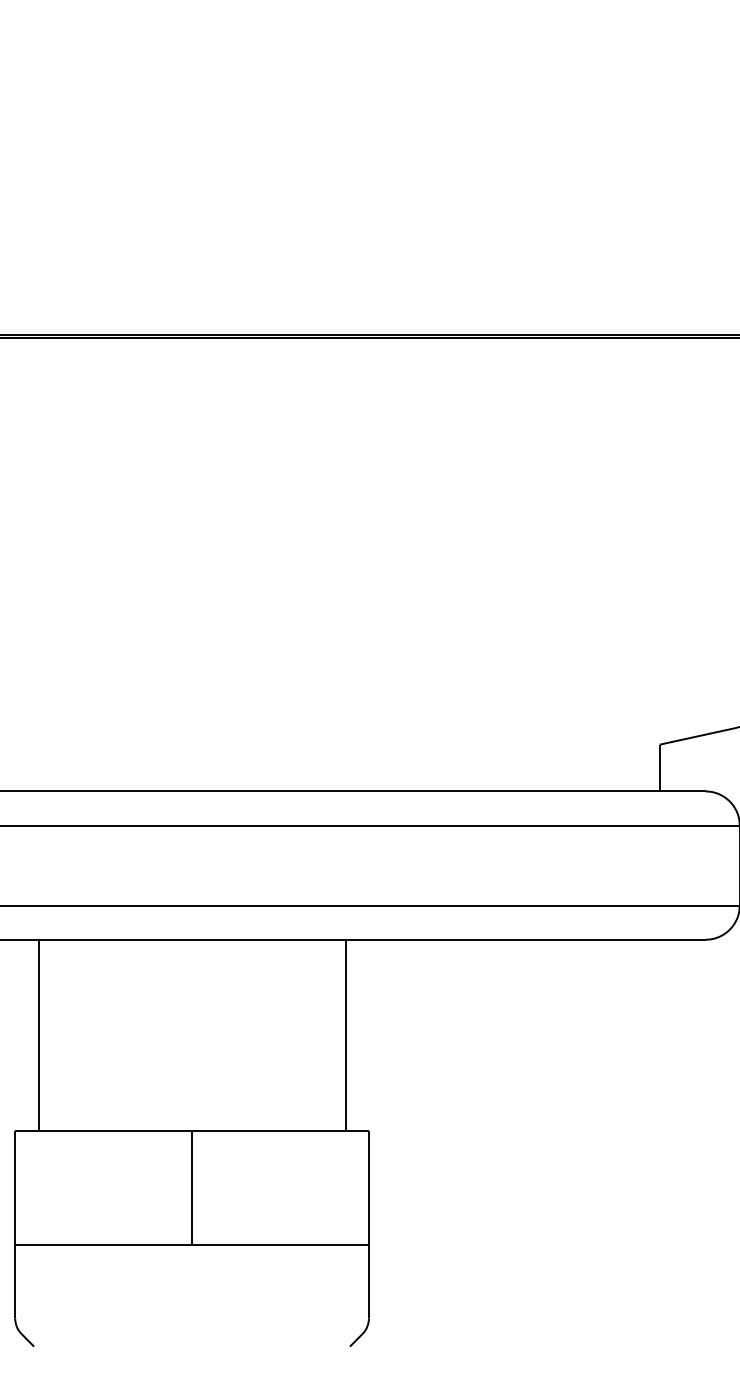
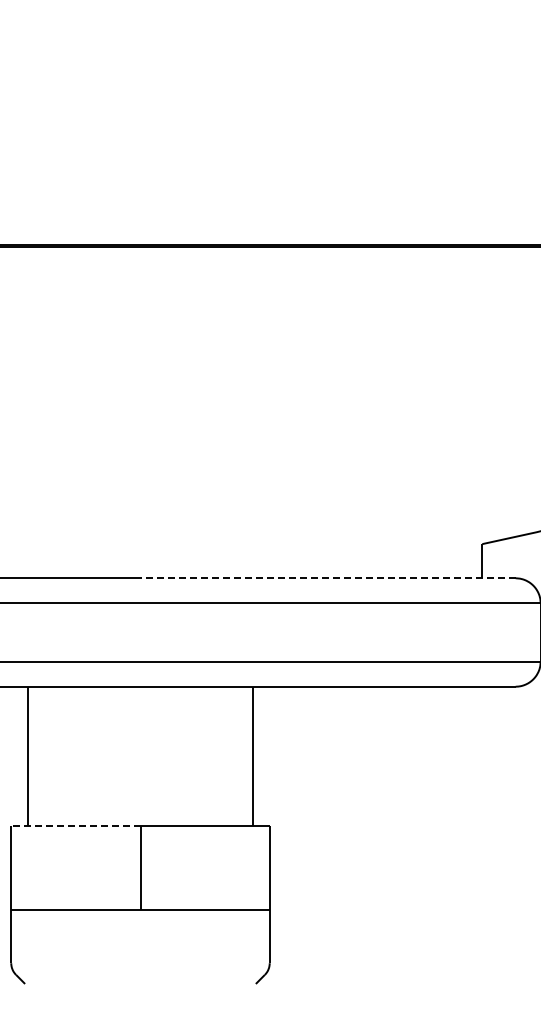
line: (449, 791) -> (328, 578), solid -> dashed
line: (103, 1131) -> (75, 826), solid -> dashed

